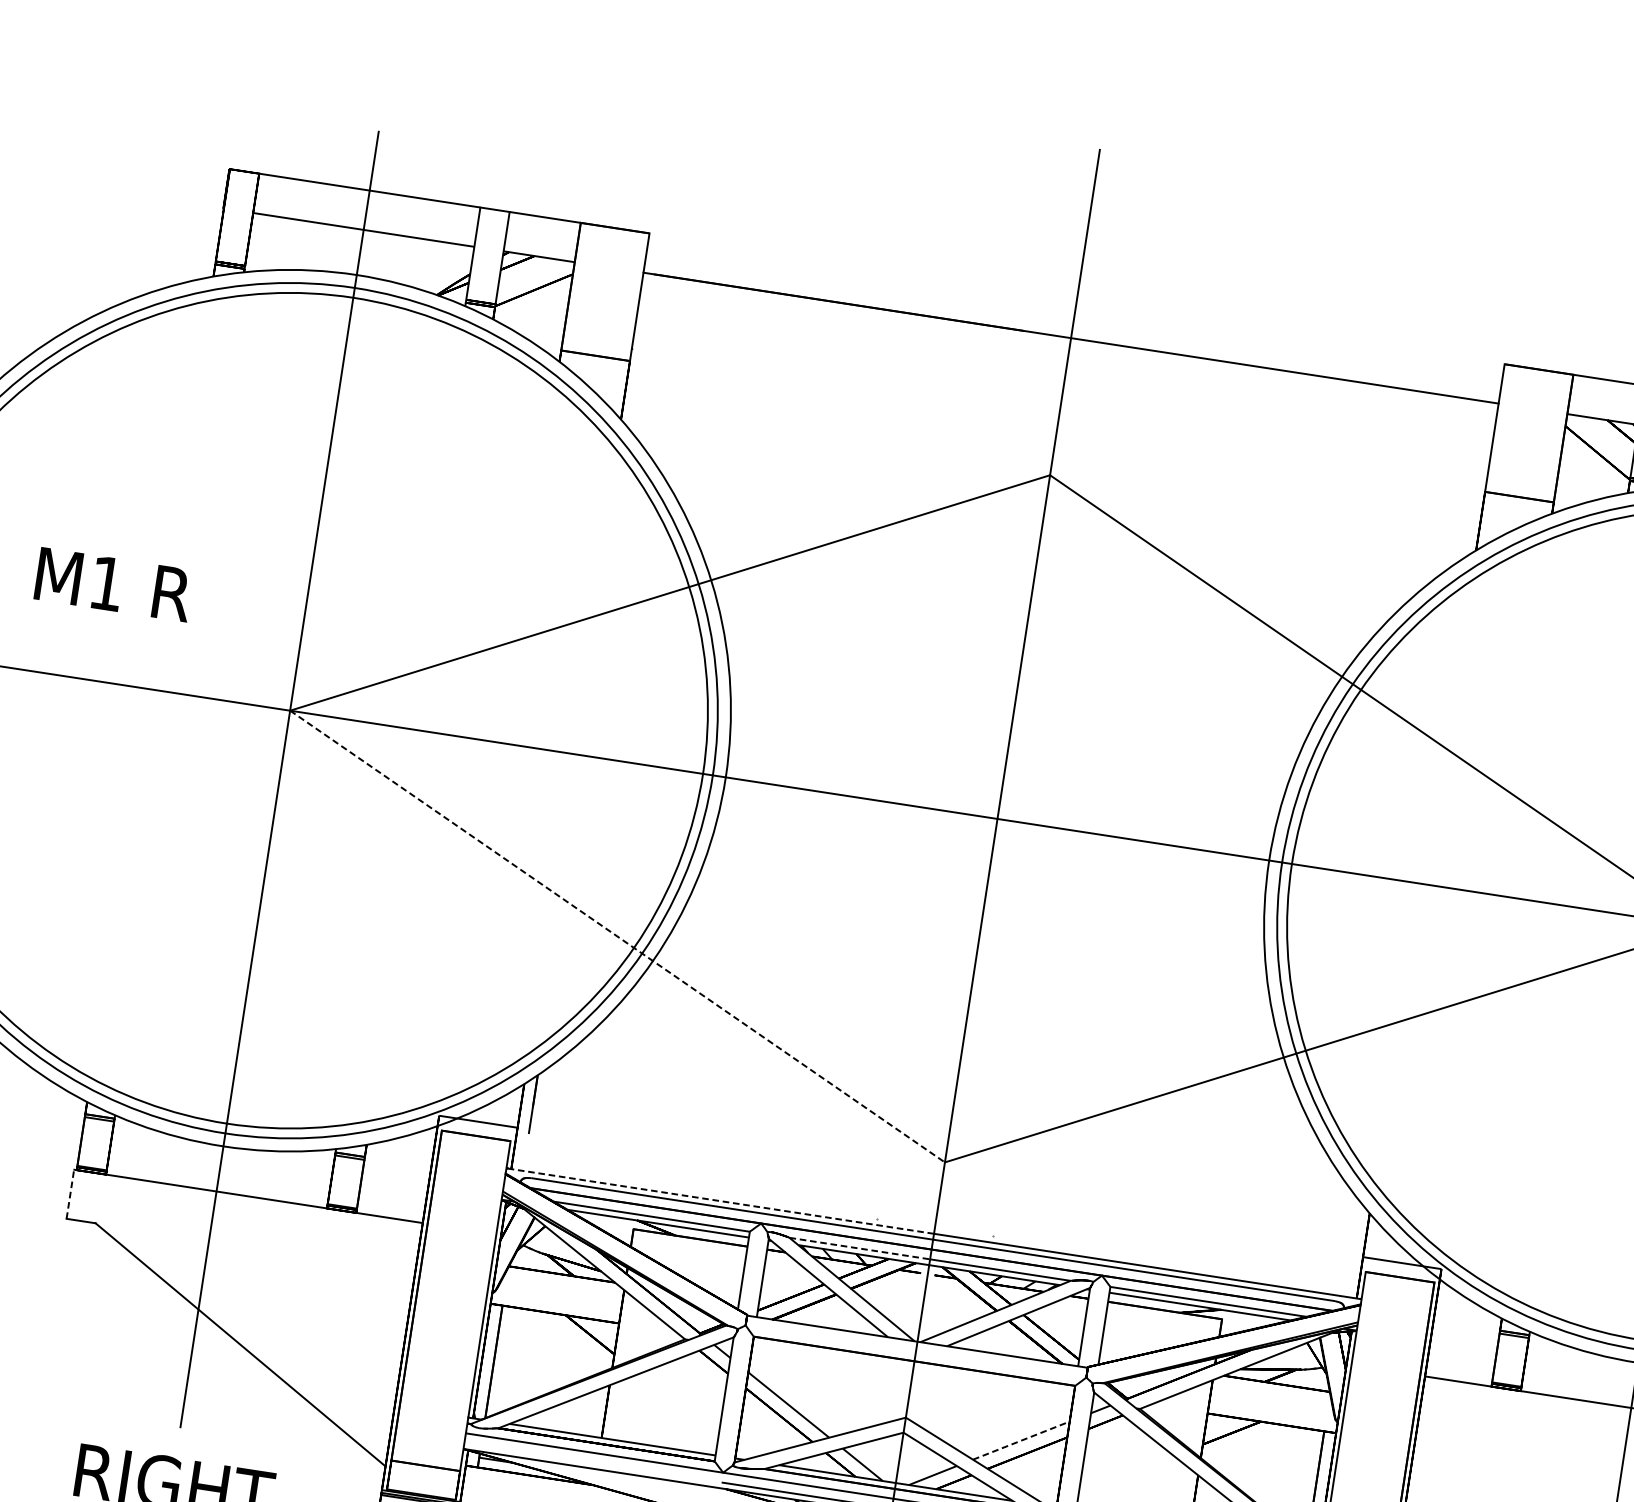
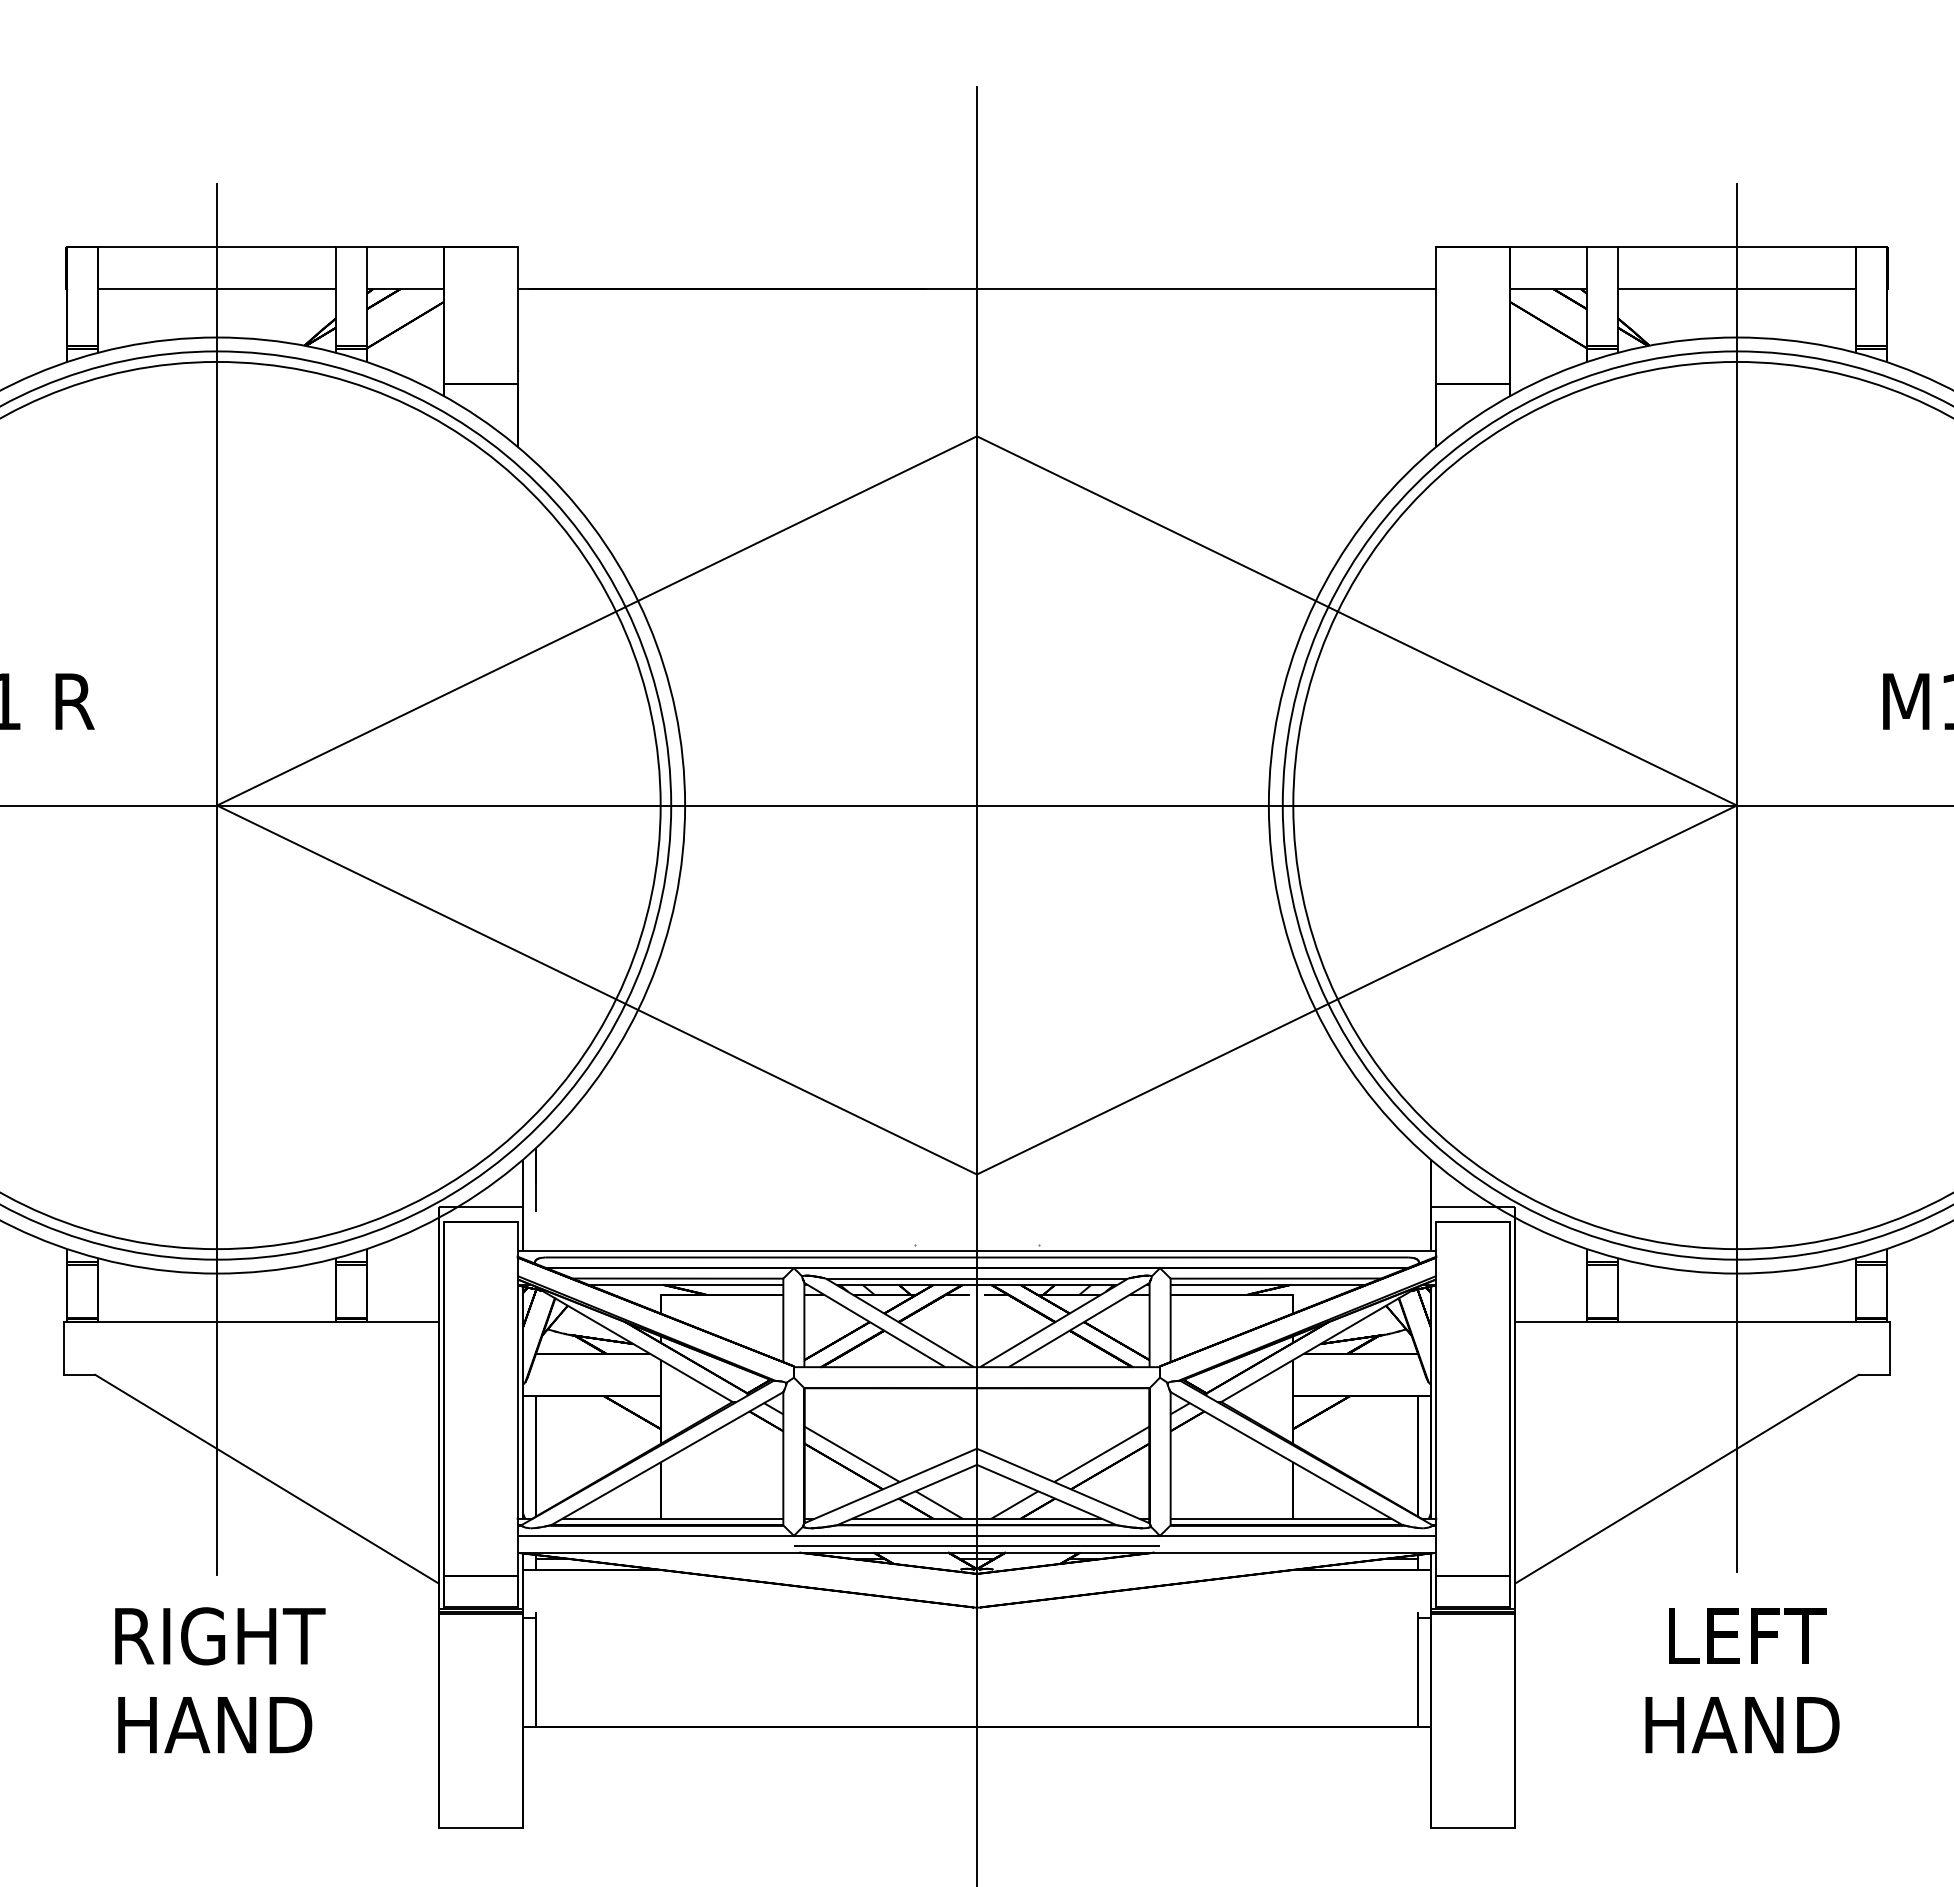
line: (617, 937) -> (597, 990), dashed -> solid
line: (70, 1193) -> (64, 1347), dashed -> solid
line: (720, 1201) -> (747, 1251), dashed -> solid
line: (859, 1248) -> (901, 1278), dashed -> solid
line: (1021, 1440) -> (1102, 1454), dashed -> solid

